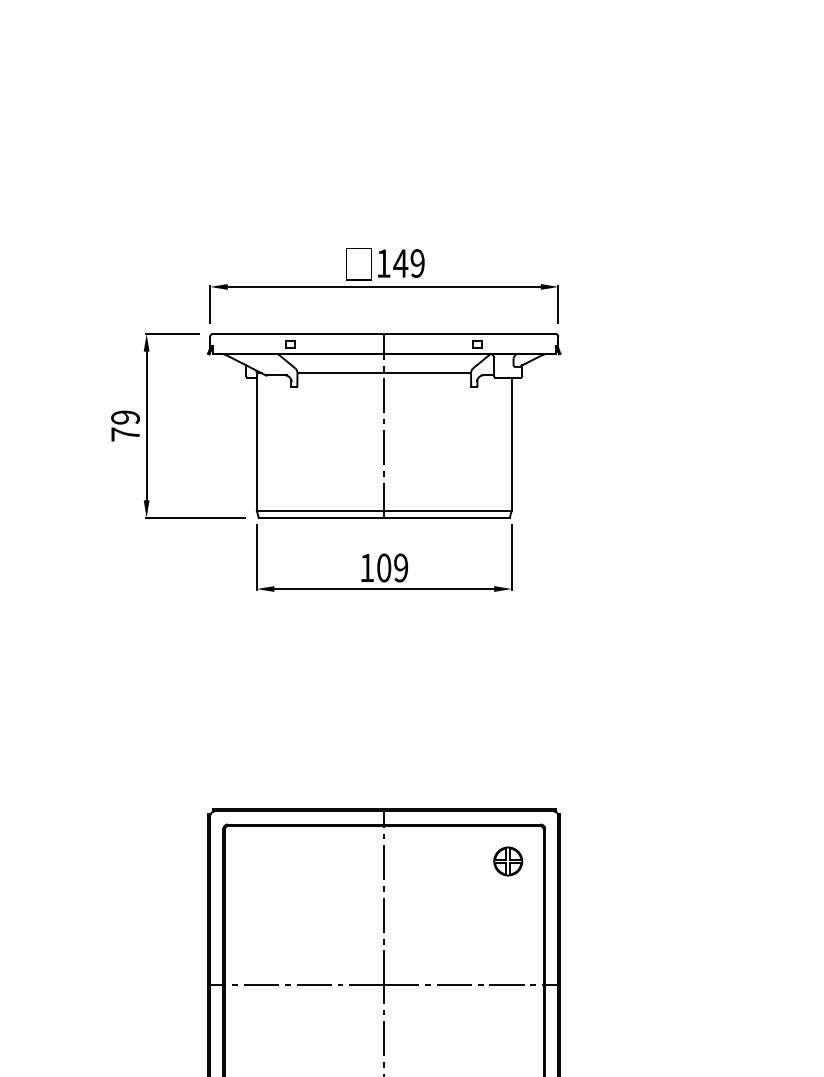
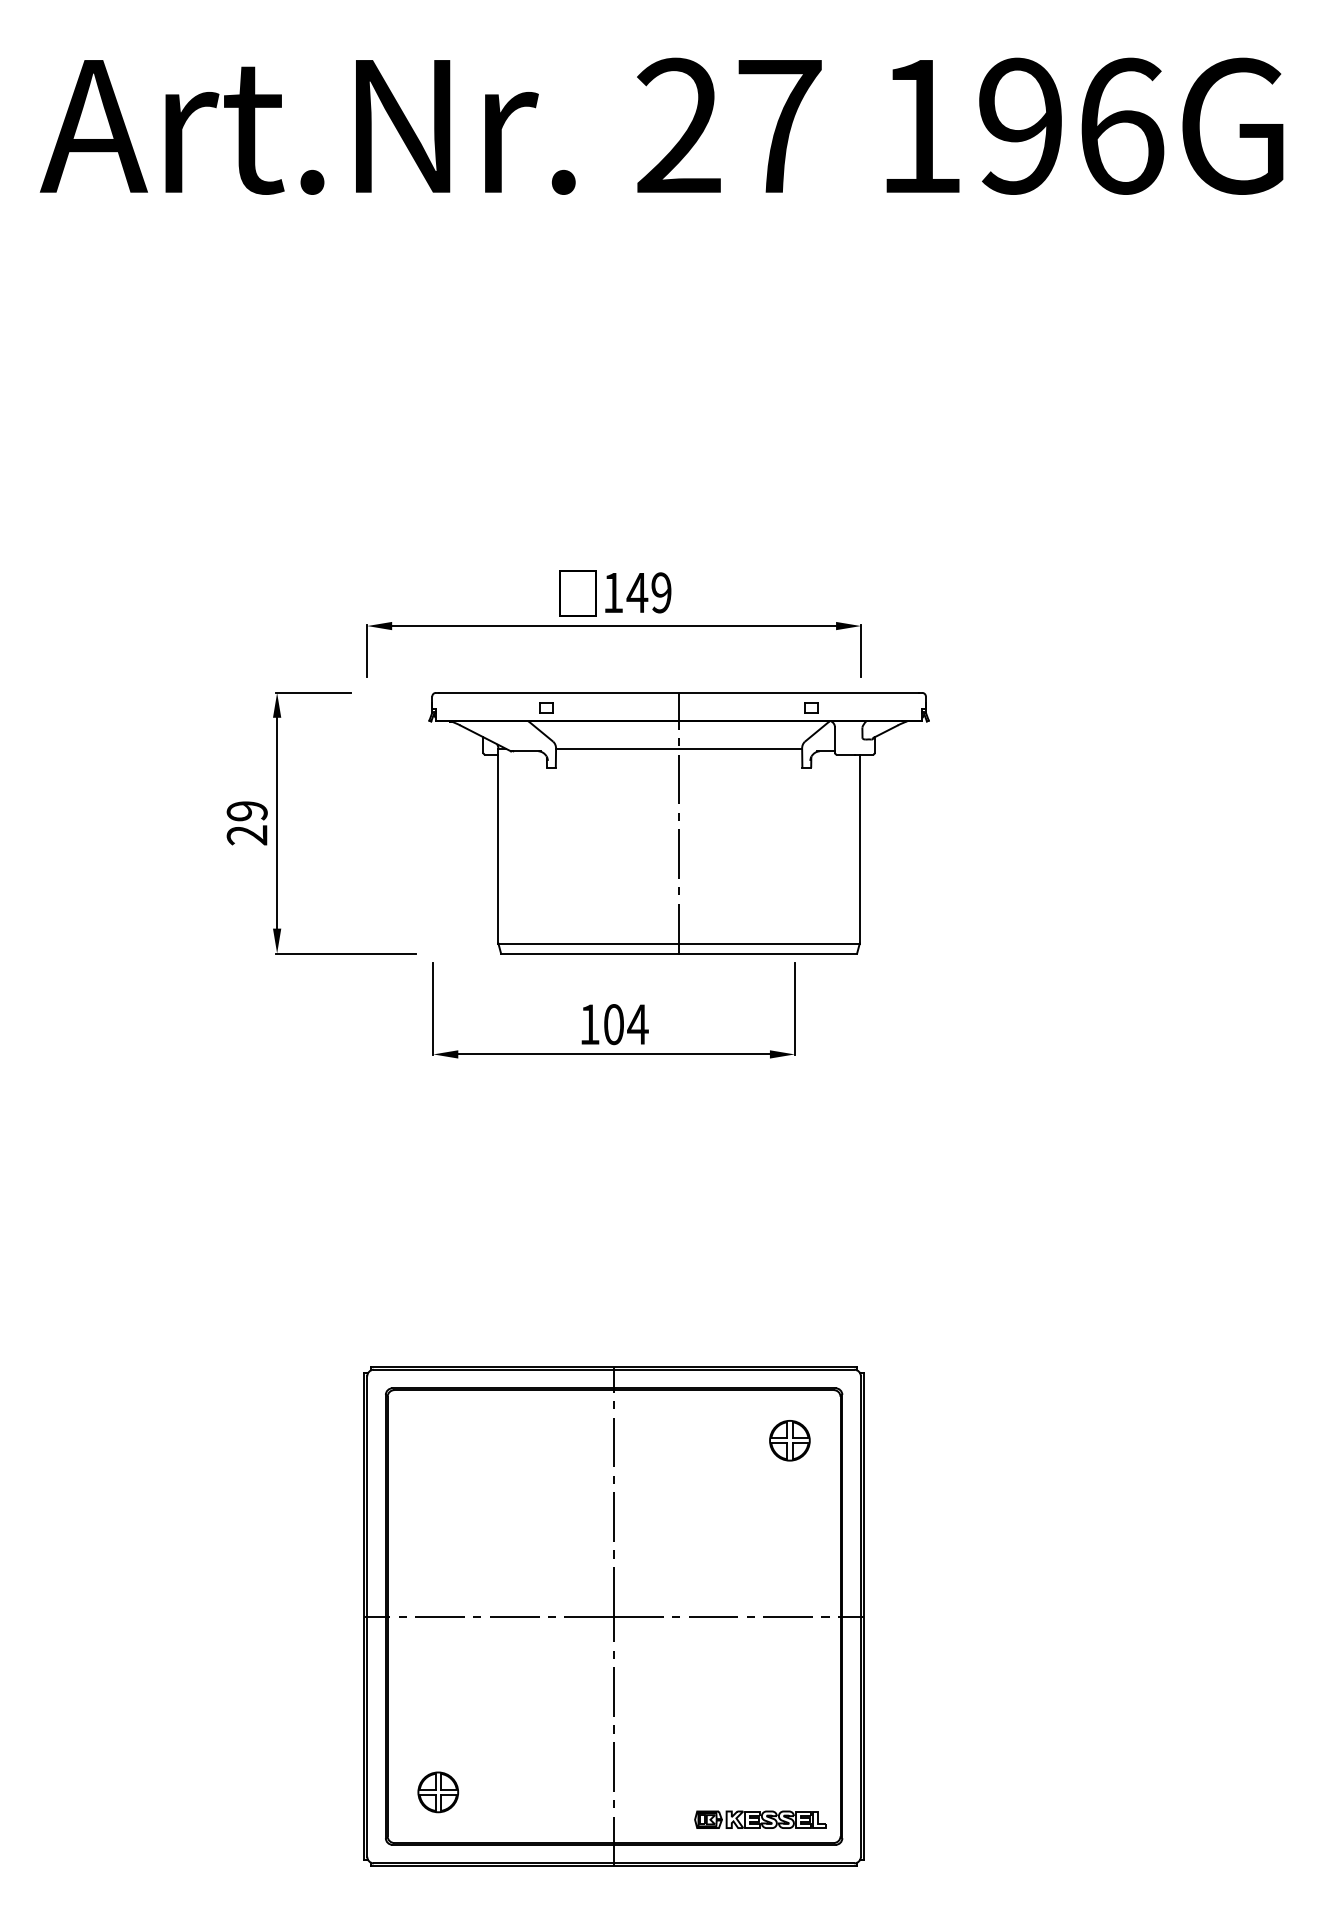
part: (383, 426) -> (678, 823), moved
text: (125, 434) -> (246, 835), 79 -> 29
text: (400, 567) -> (637, 1024), 109 -> 104

